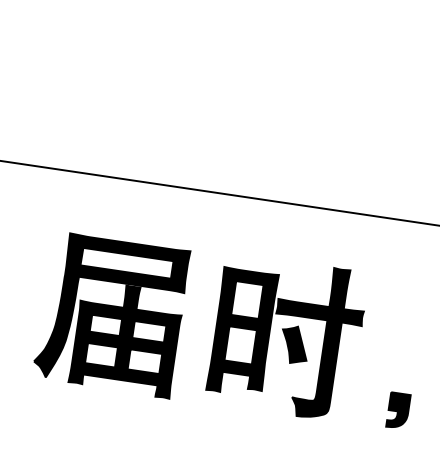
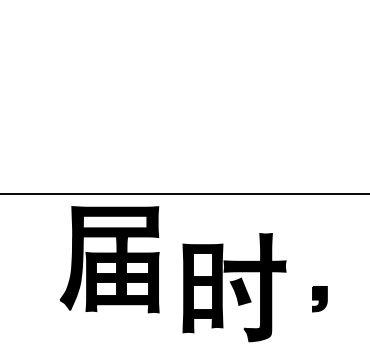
part: (111, 314) -> (109, 259), moved
part: (397, 411) -> (319, 299), moved

